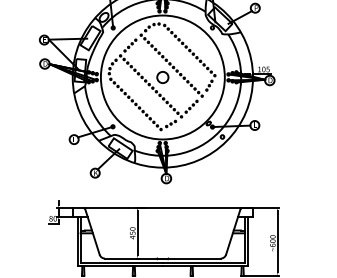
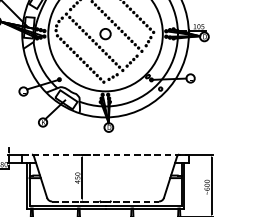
line: (163, 207) -> (106, 154), solid -> dashed
line: (162, 258) -> (105, 201), solid -> dashed

